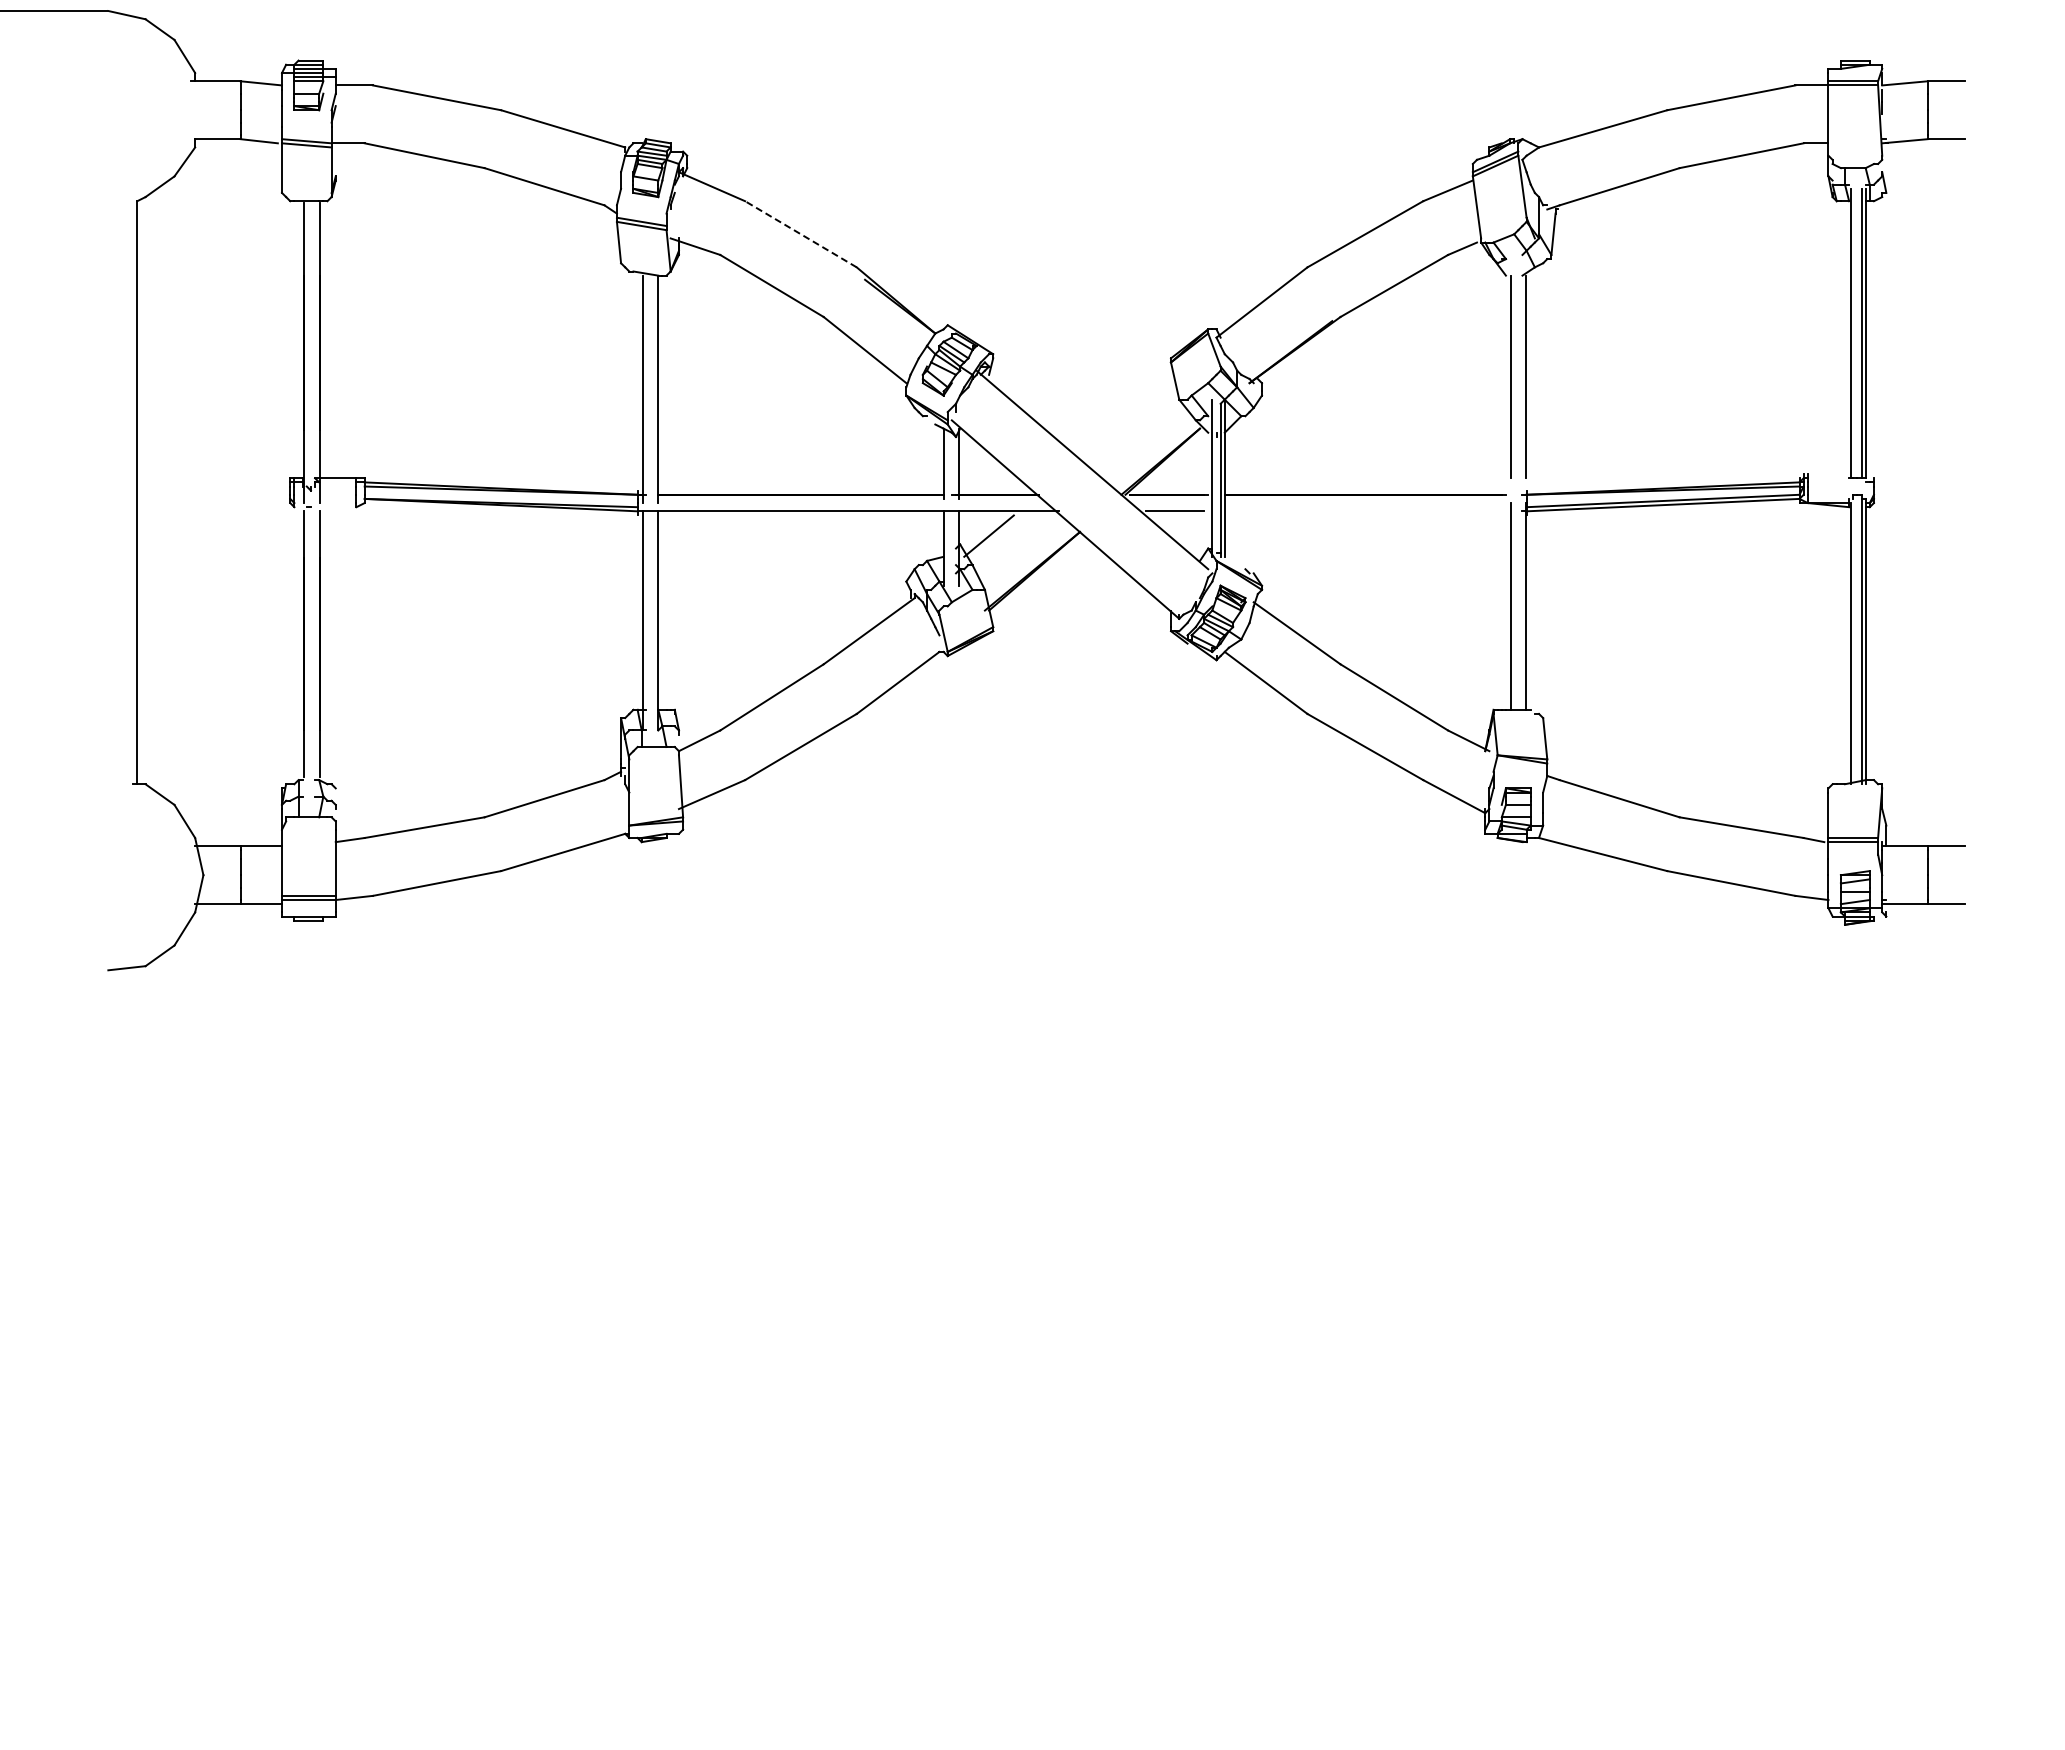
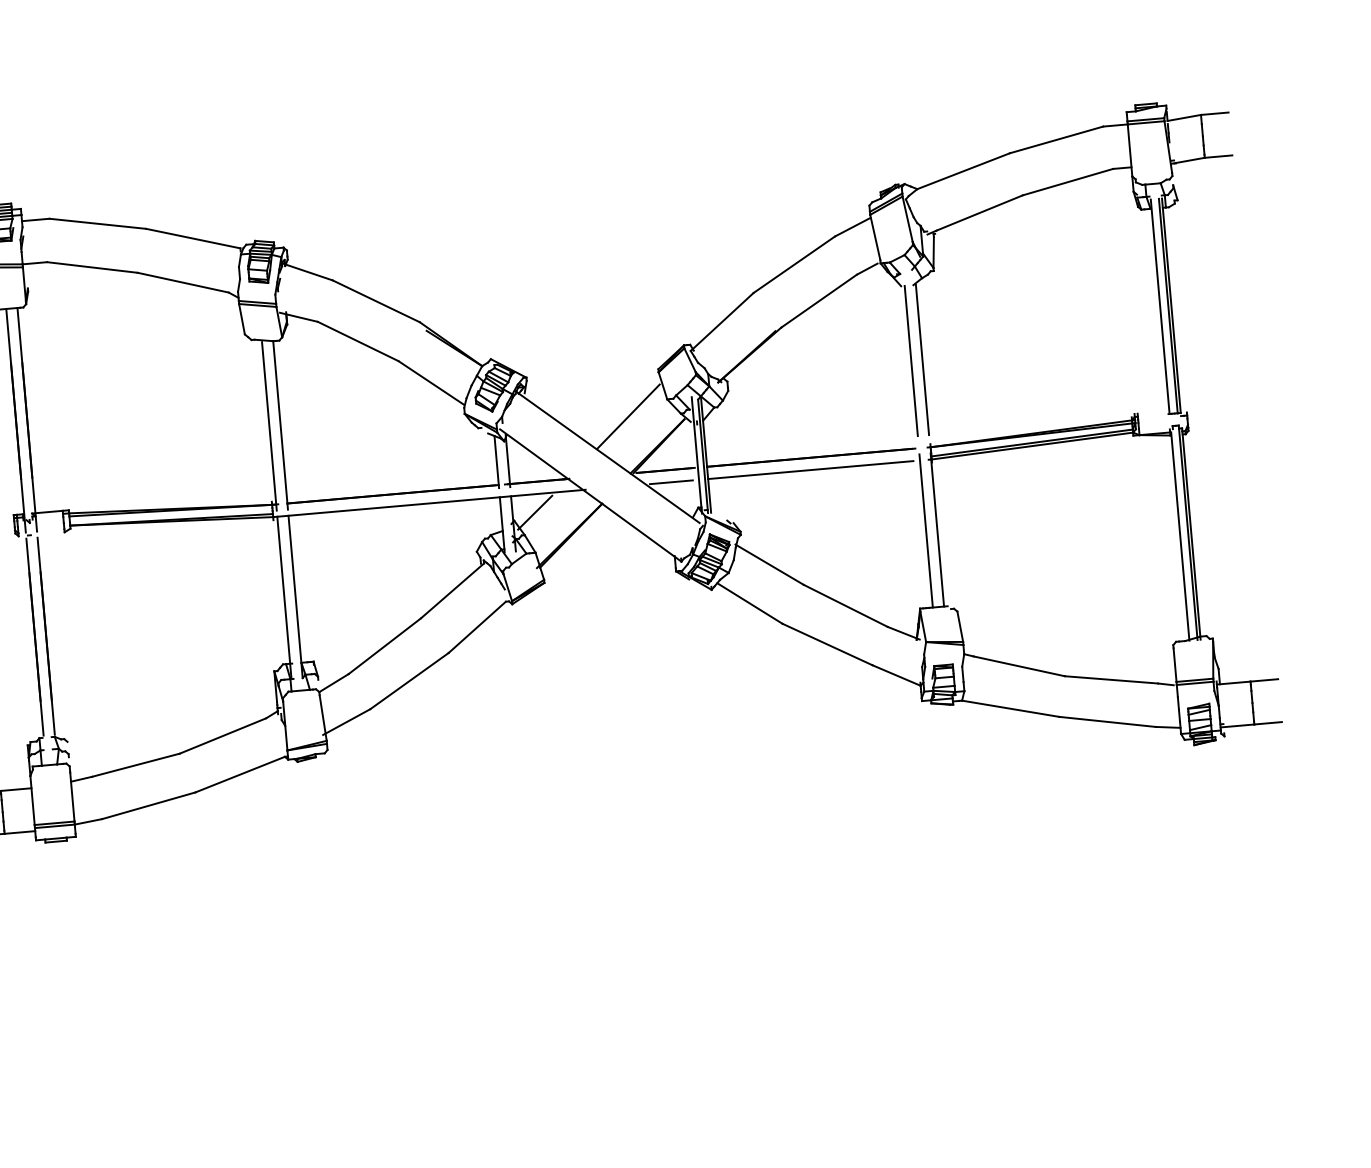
line: (800, 234) -> (375, 301), dashed -> solid
line: (1125, 418) -> (628, 416), added
line: (1362, 511) -> (810, 470), added

